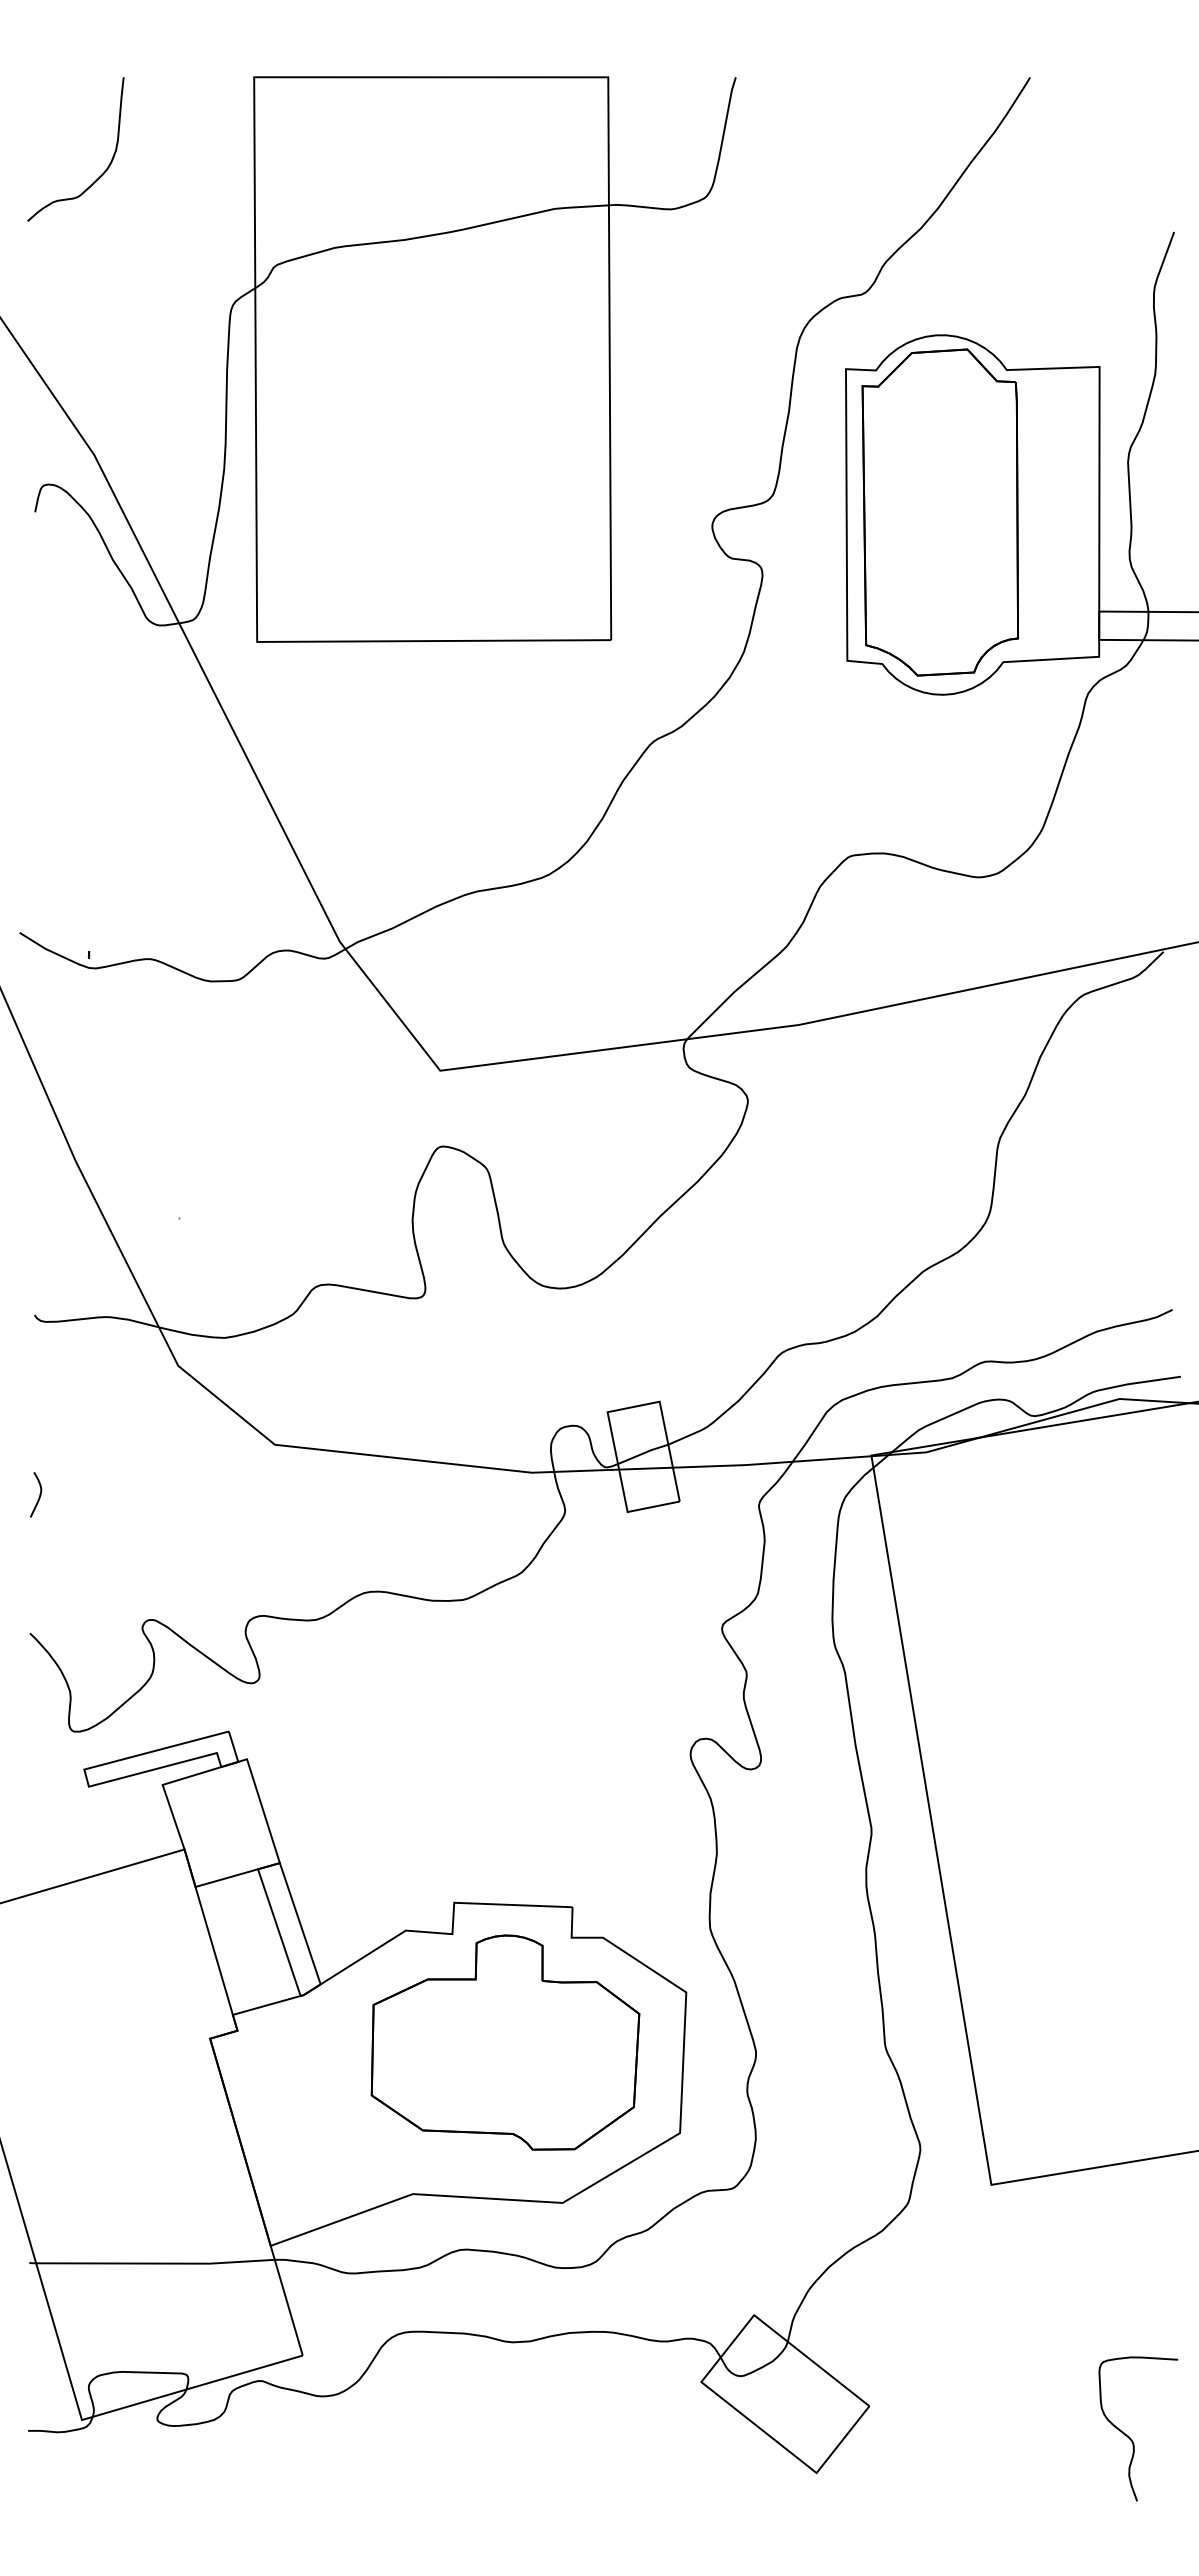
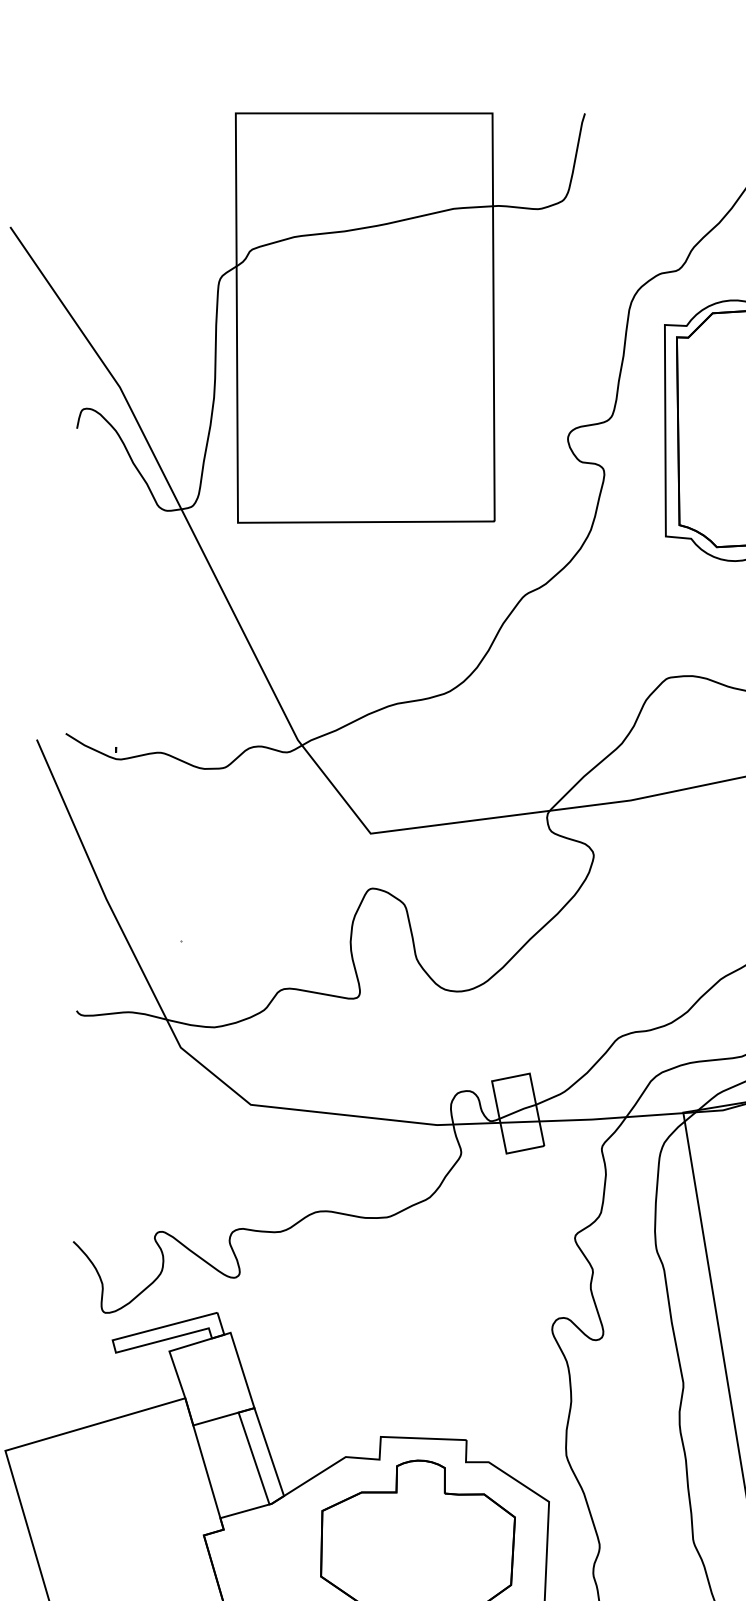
curve: (105, 169) -> (128, 180), removed
curve: (39, 1494) -> (80, 1140), removed

